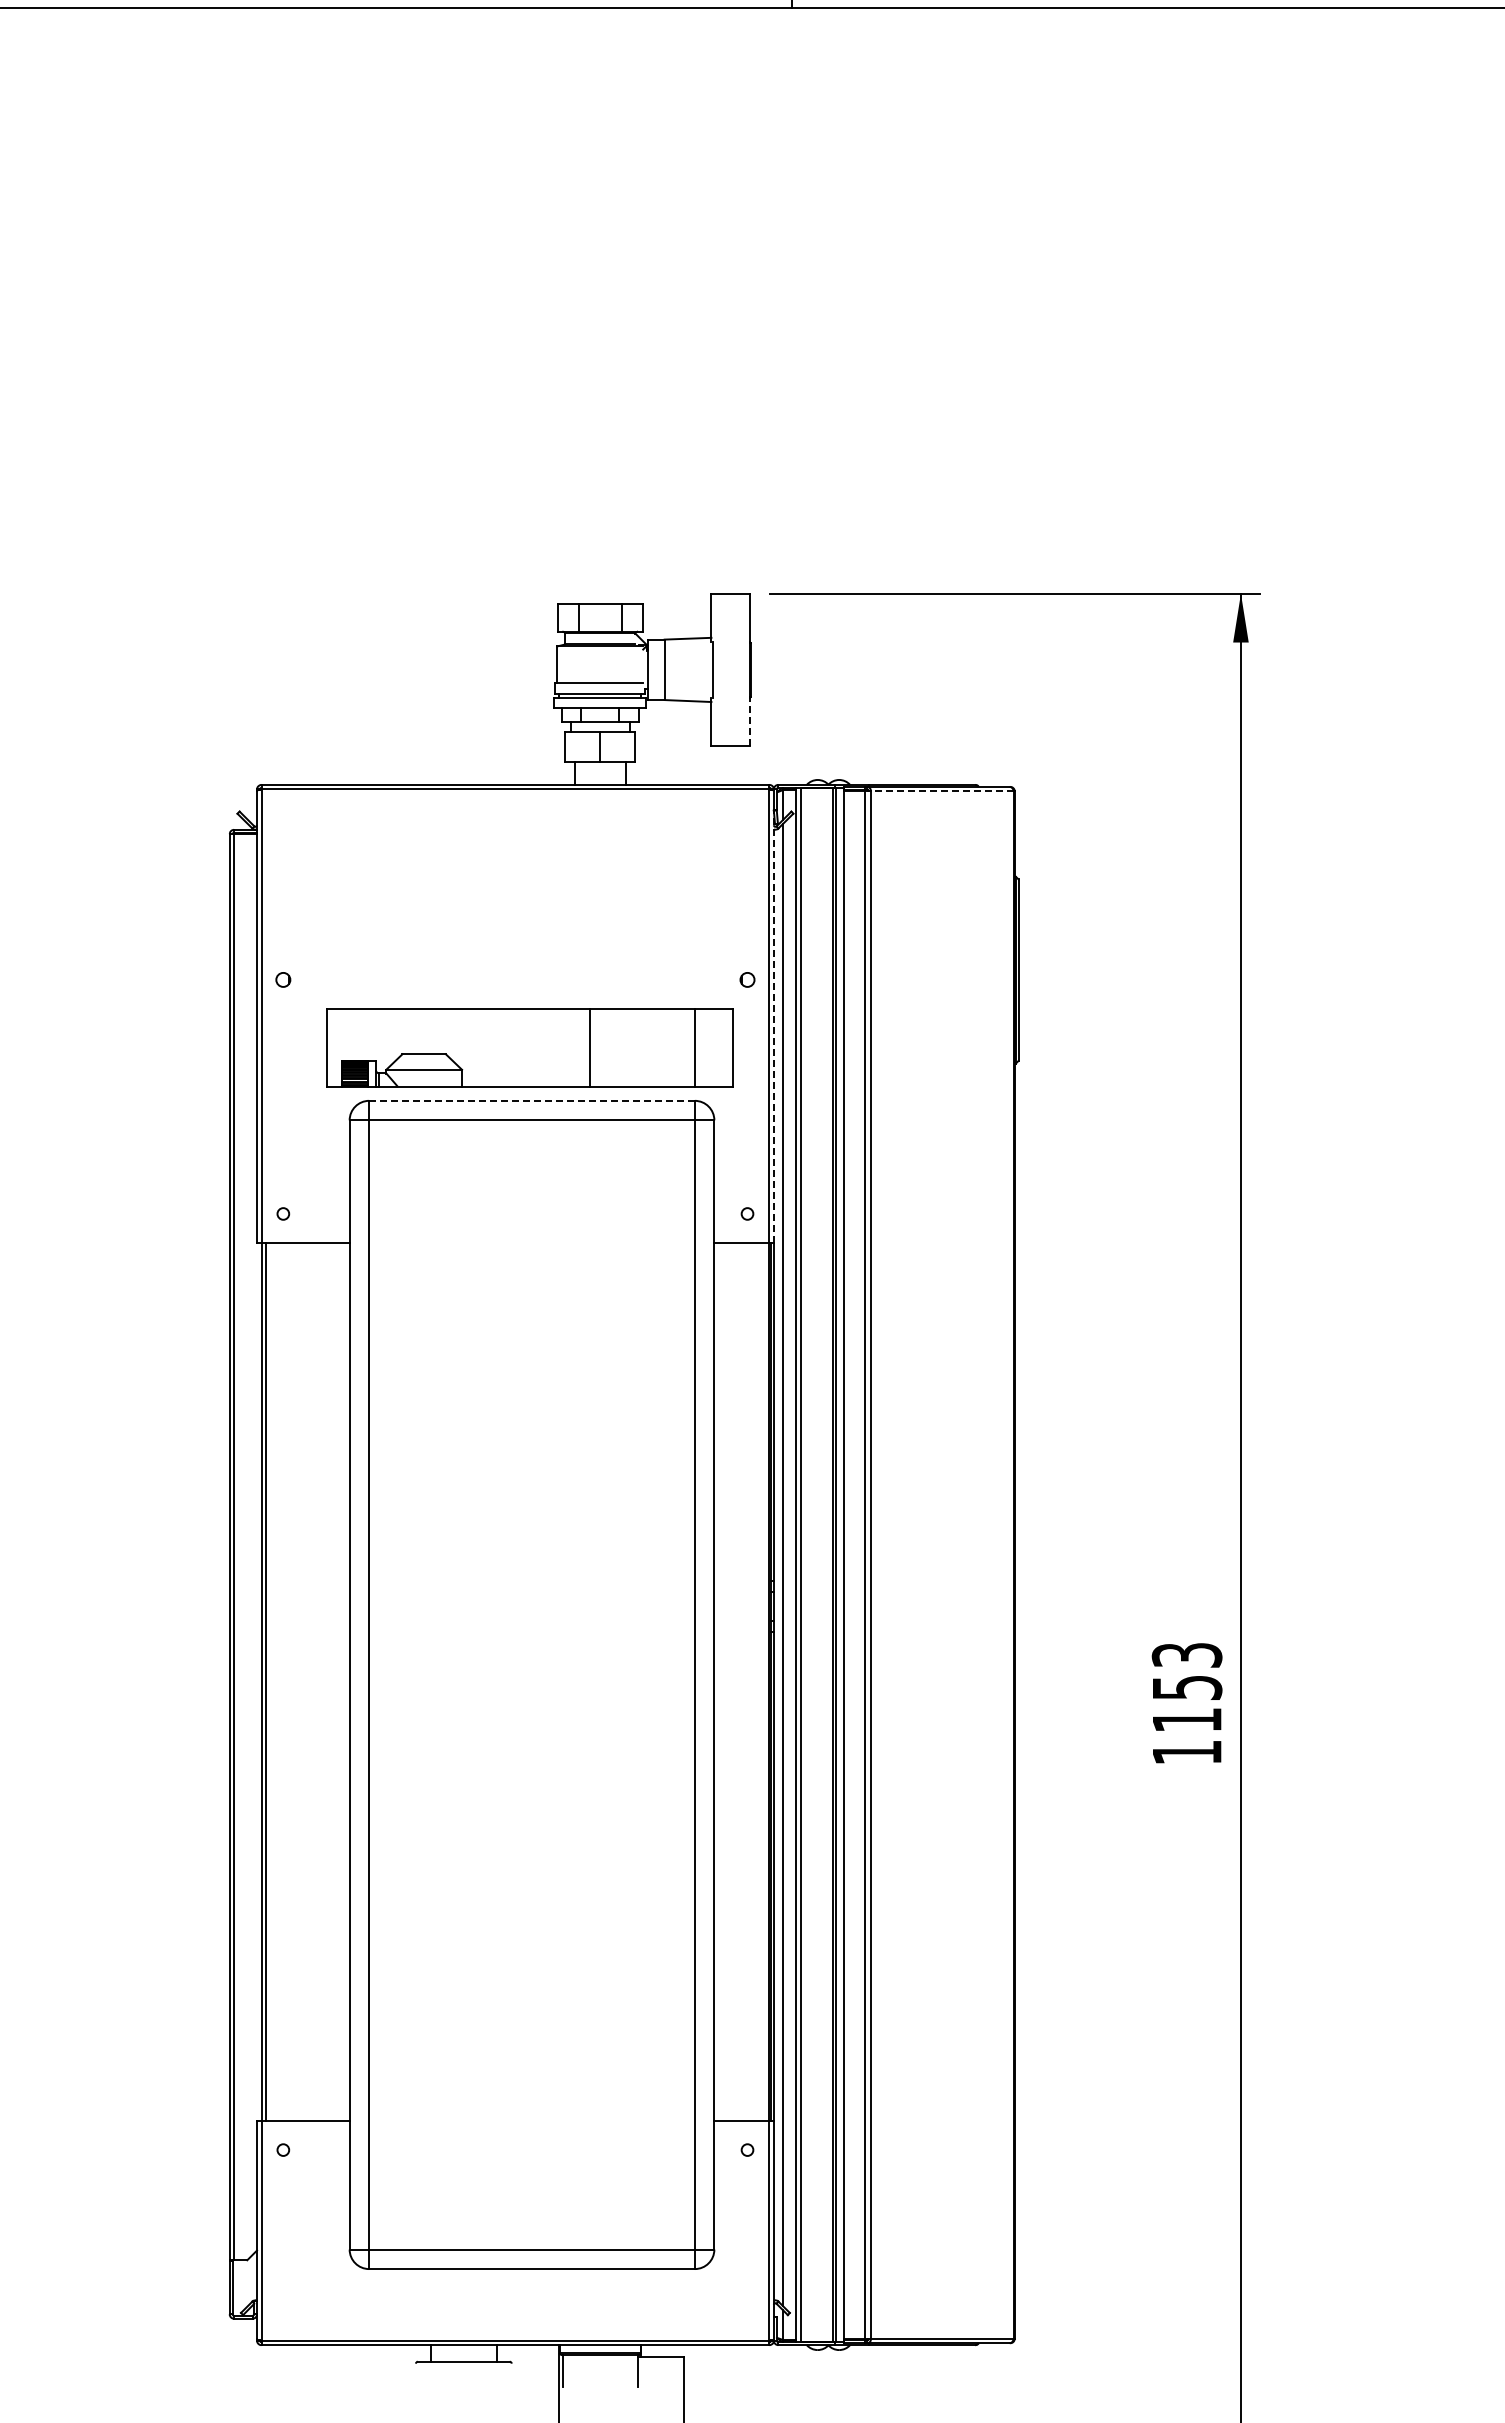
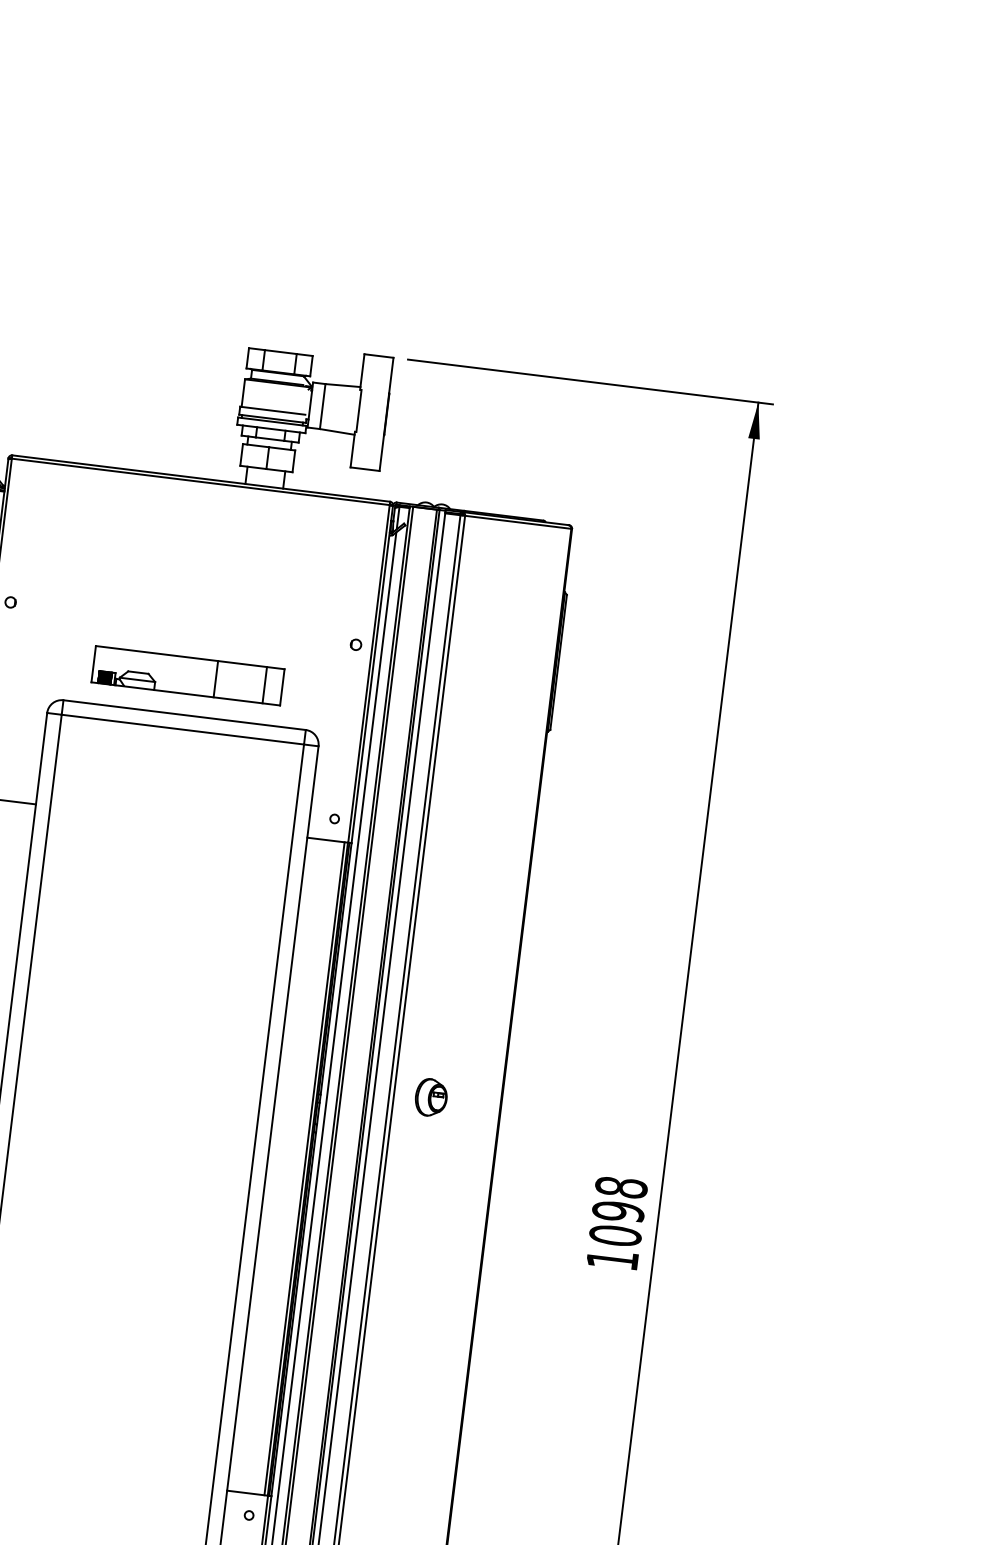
line: (750, 722) -> (381, 453), dashed -> solid
line: (941, 791) -> (517, 522), dashed -> solid
line: (773, 1026) -> (371, 681), dashed -> solid
part: (529, 1048) -> (187, 675), size x0.62
line: (532, 1100) -> (185, 714), dashed -> solid
part: (920, 1567) -> (431, 1097), added
line: (764, 1681) -> (304, 1168), added
text: (1186, 1687) -> (618, 1211), 1153 -> 1098

